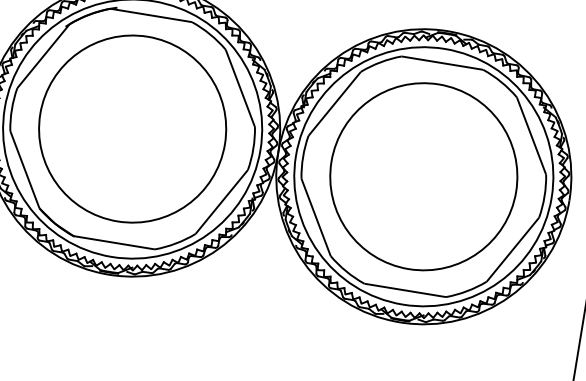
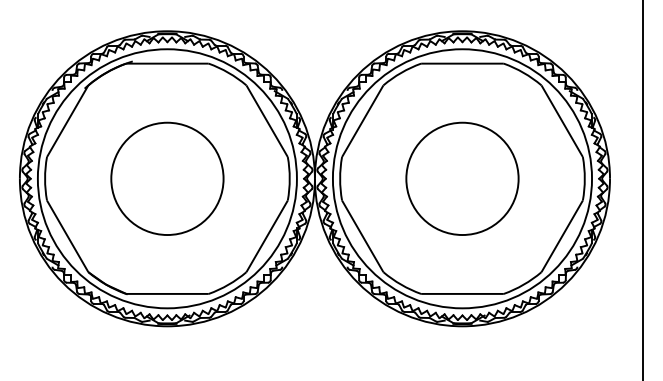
circle: (132, 128) -> (167, 178), size x0.6
circle: (423, 176) -> (462, 178), size x0.6

